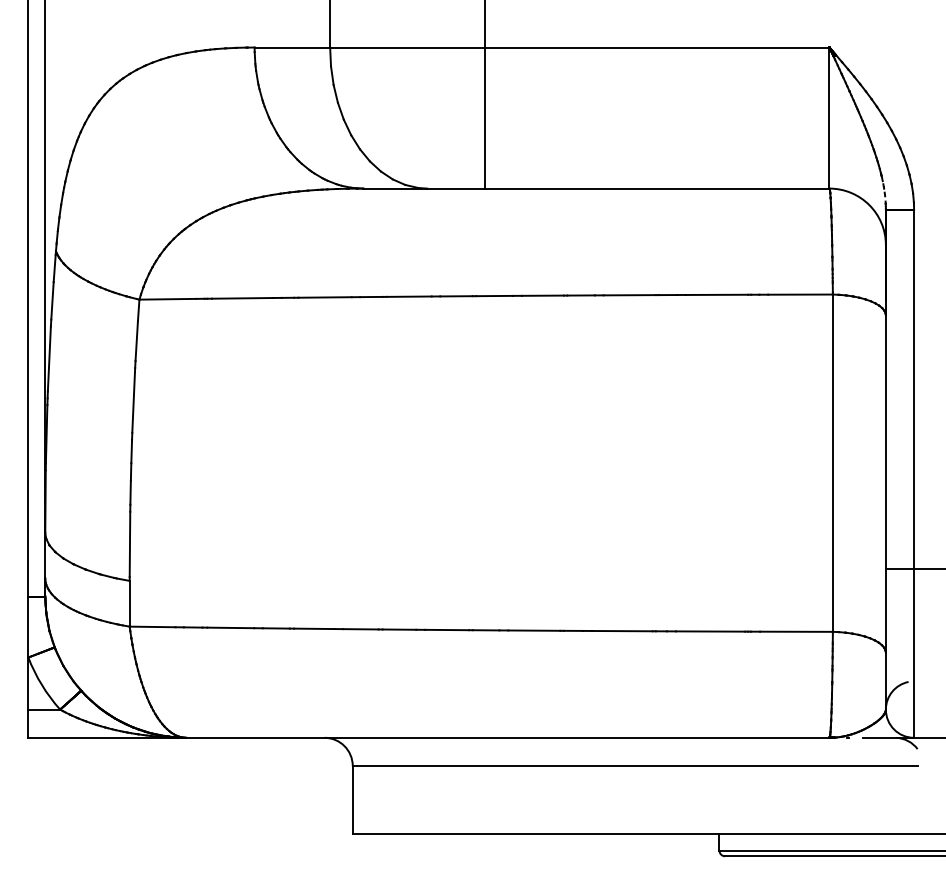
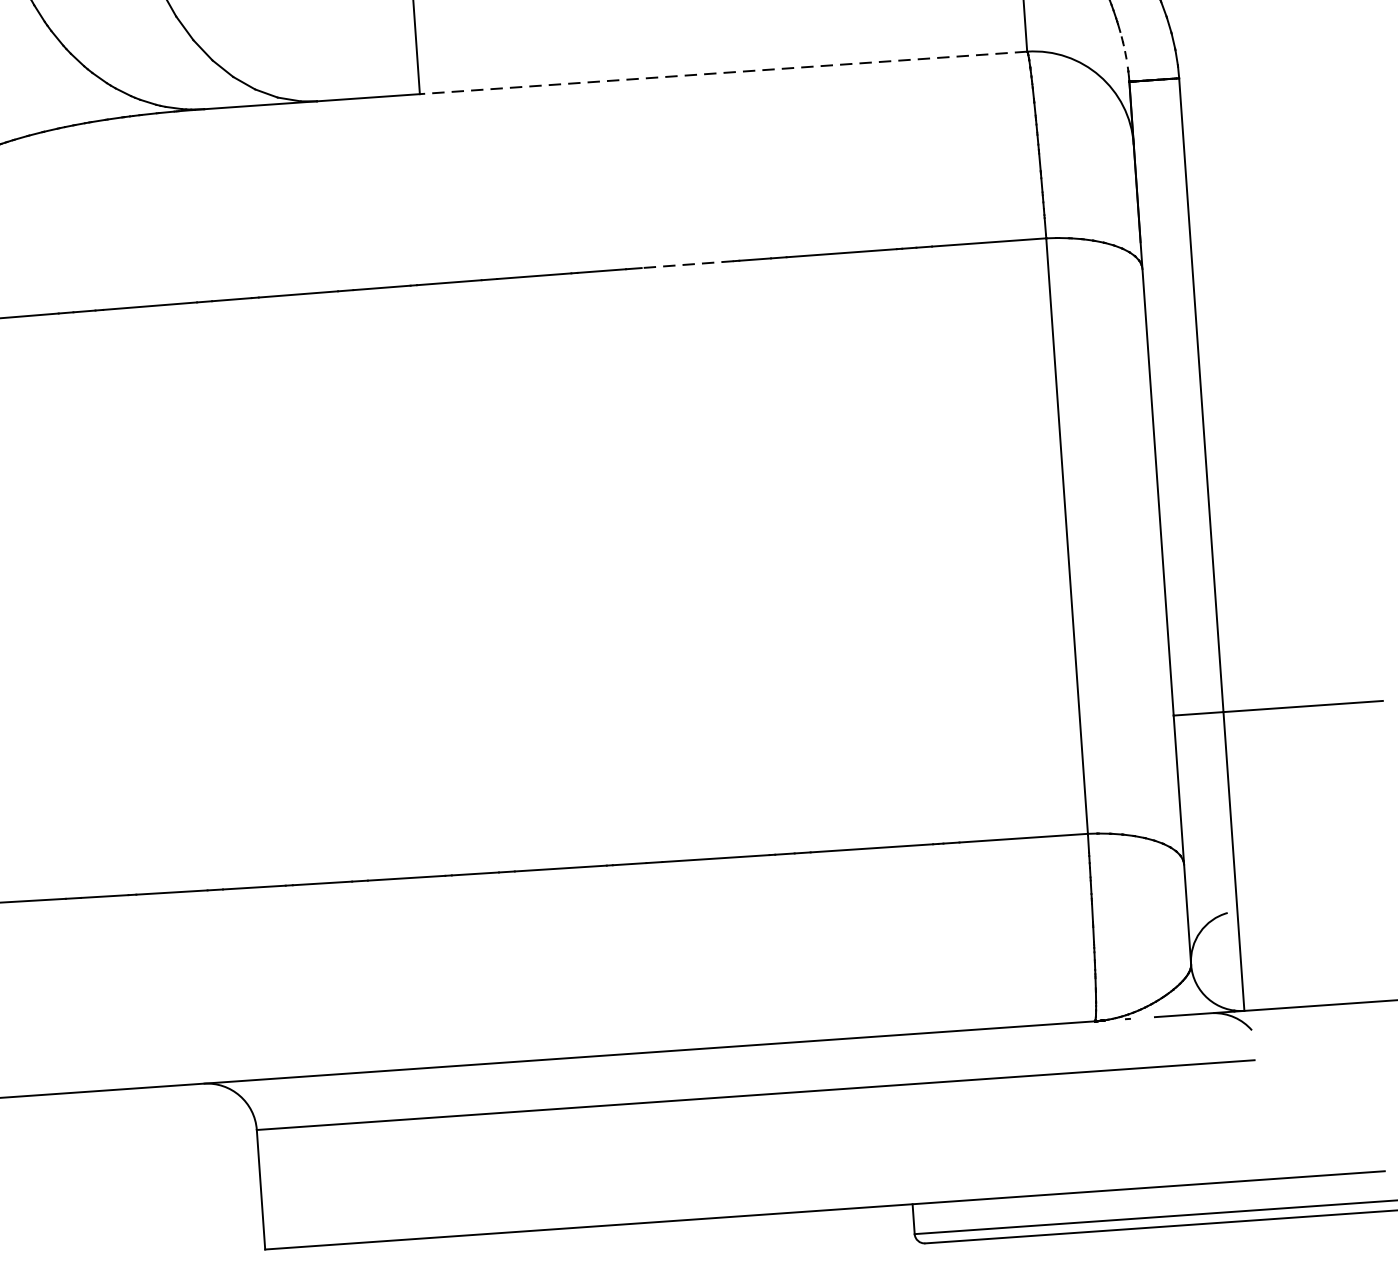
line: (657, 188) -> (723, 72), solid -> dashed
line: (629, 295) -> (687, 265), solid -> dashed

